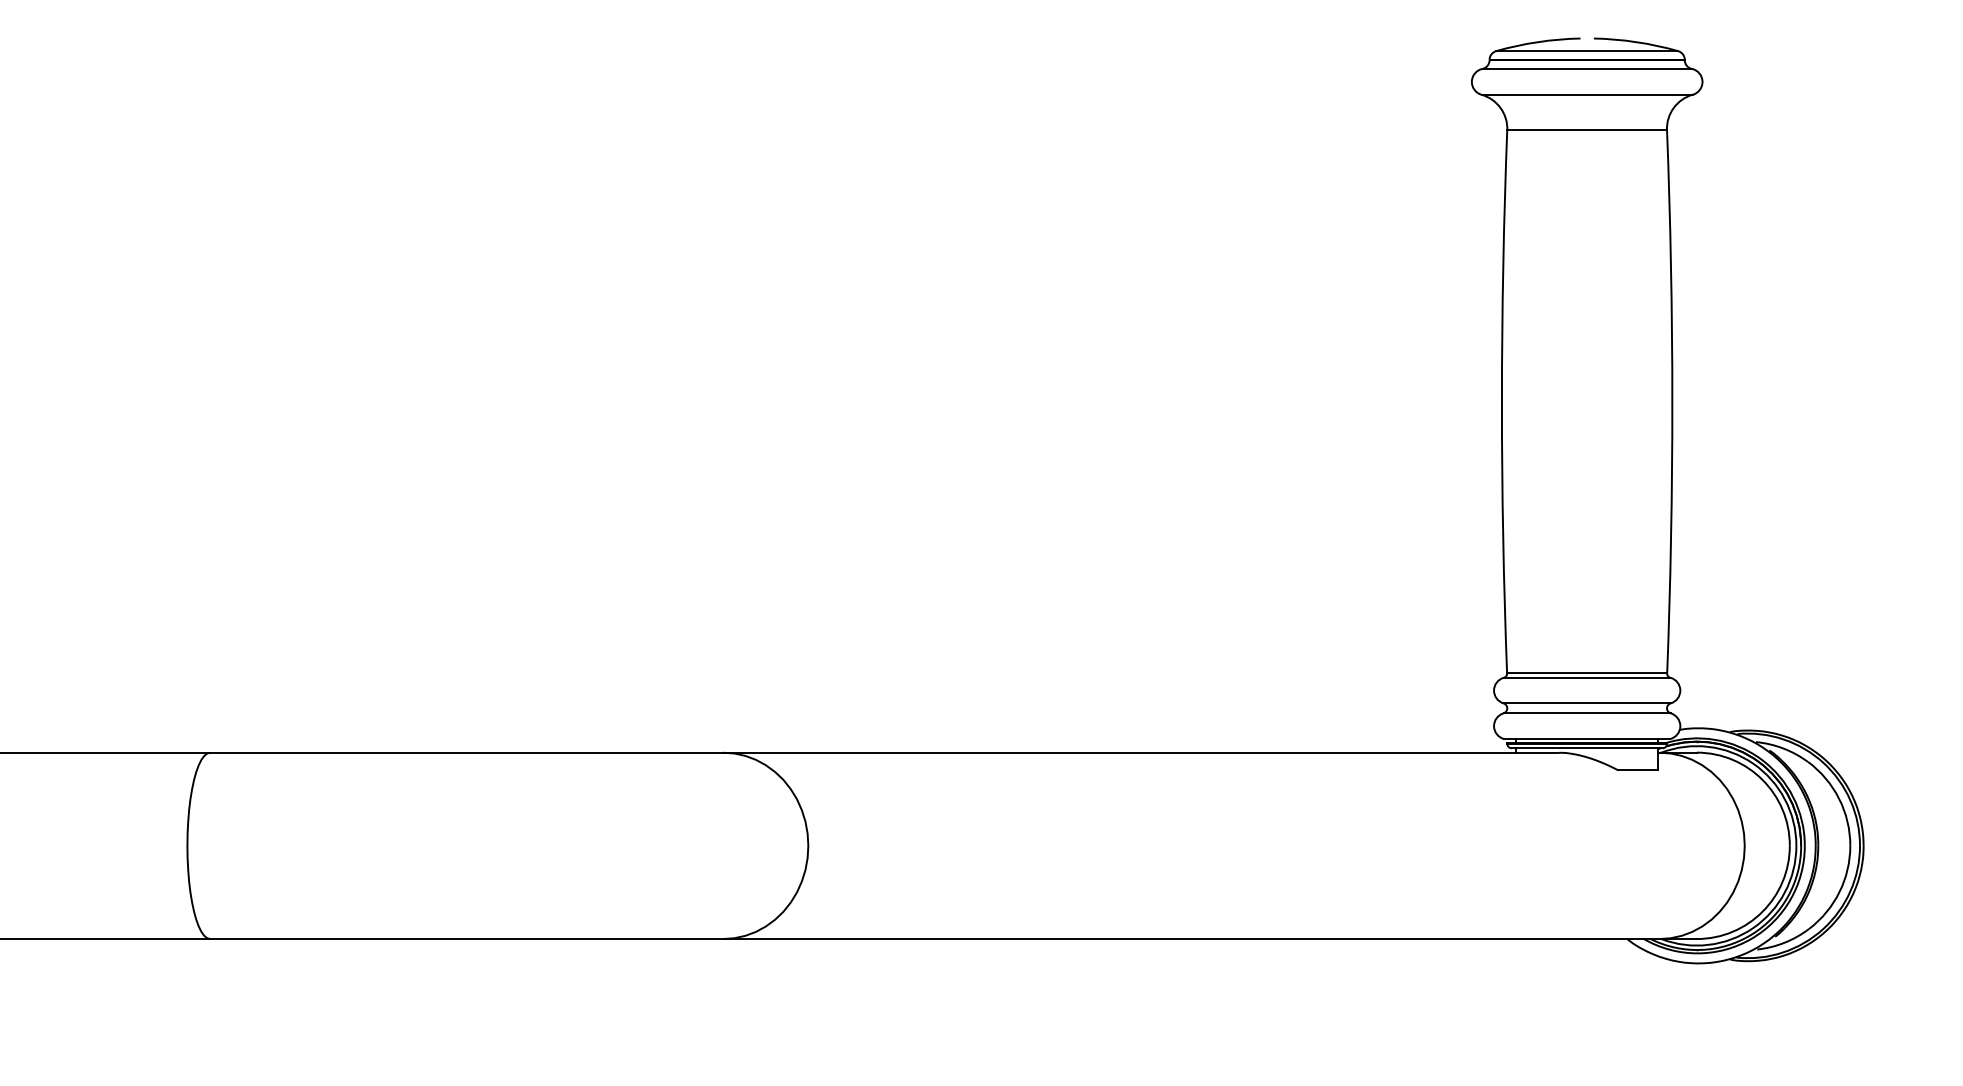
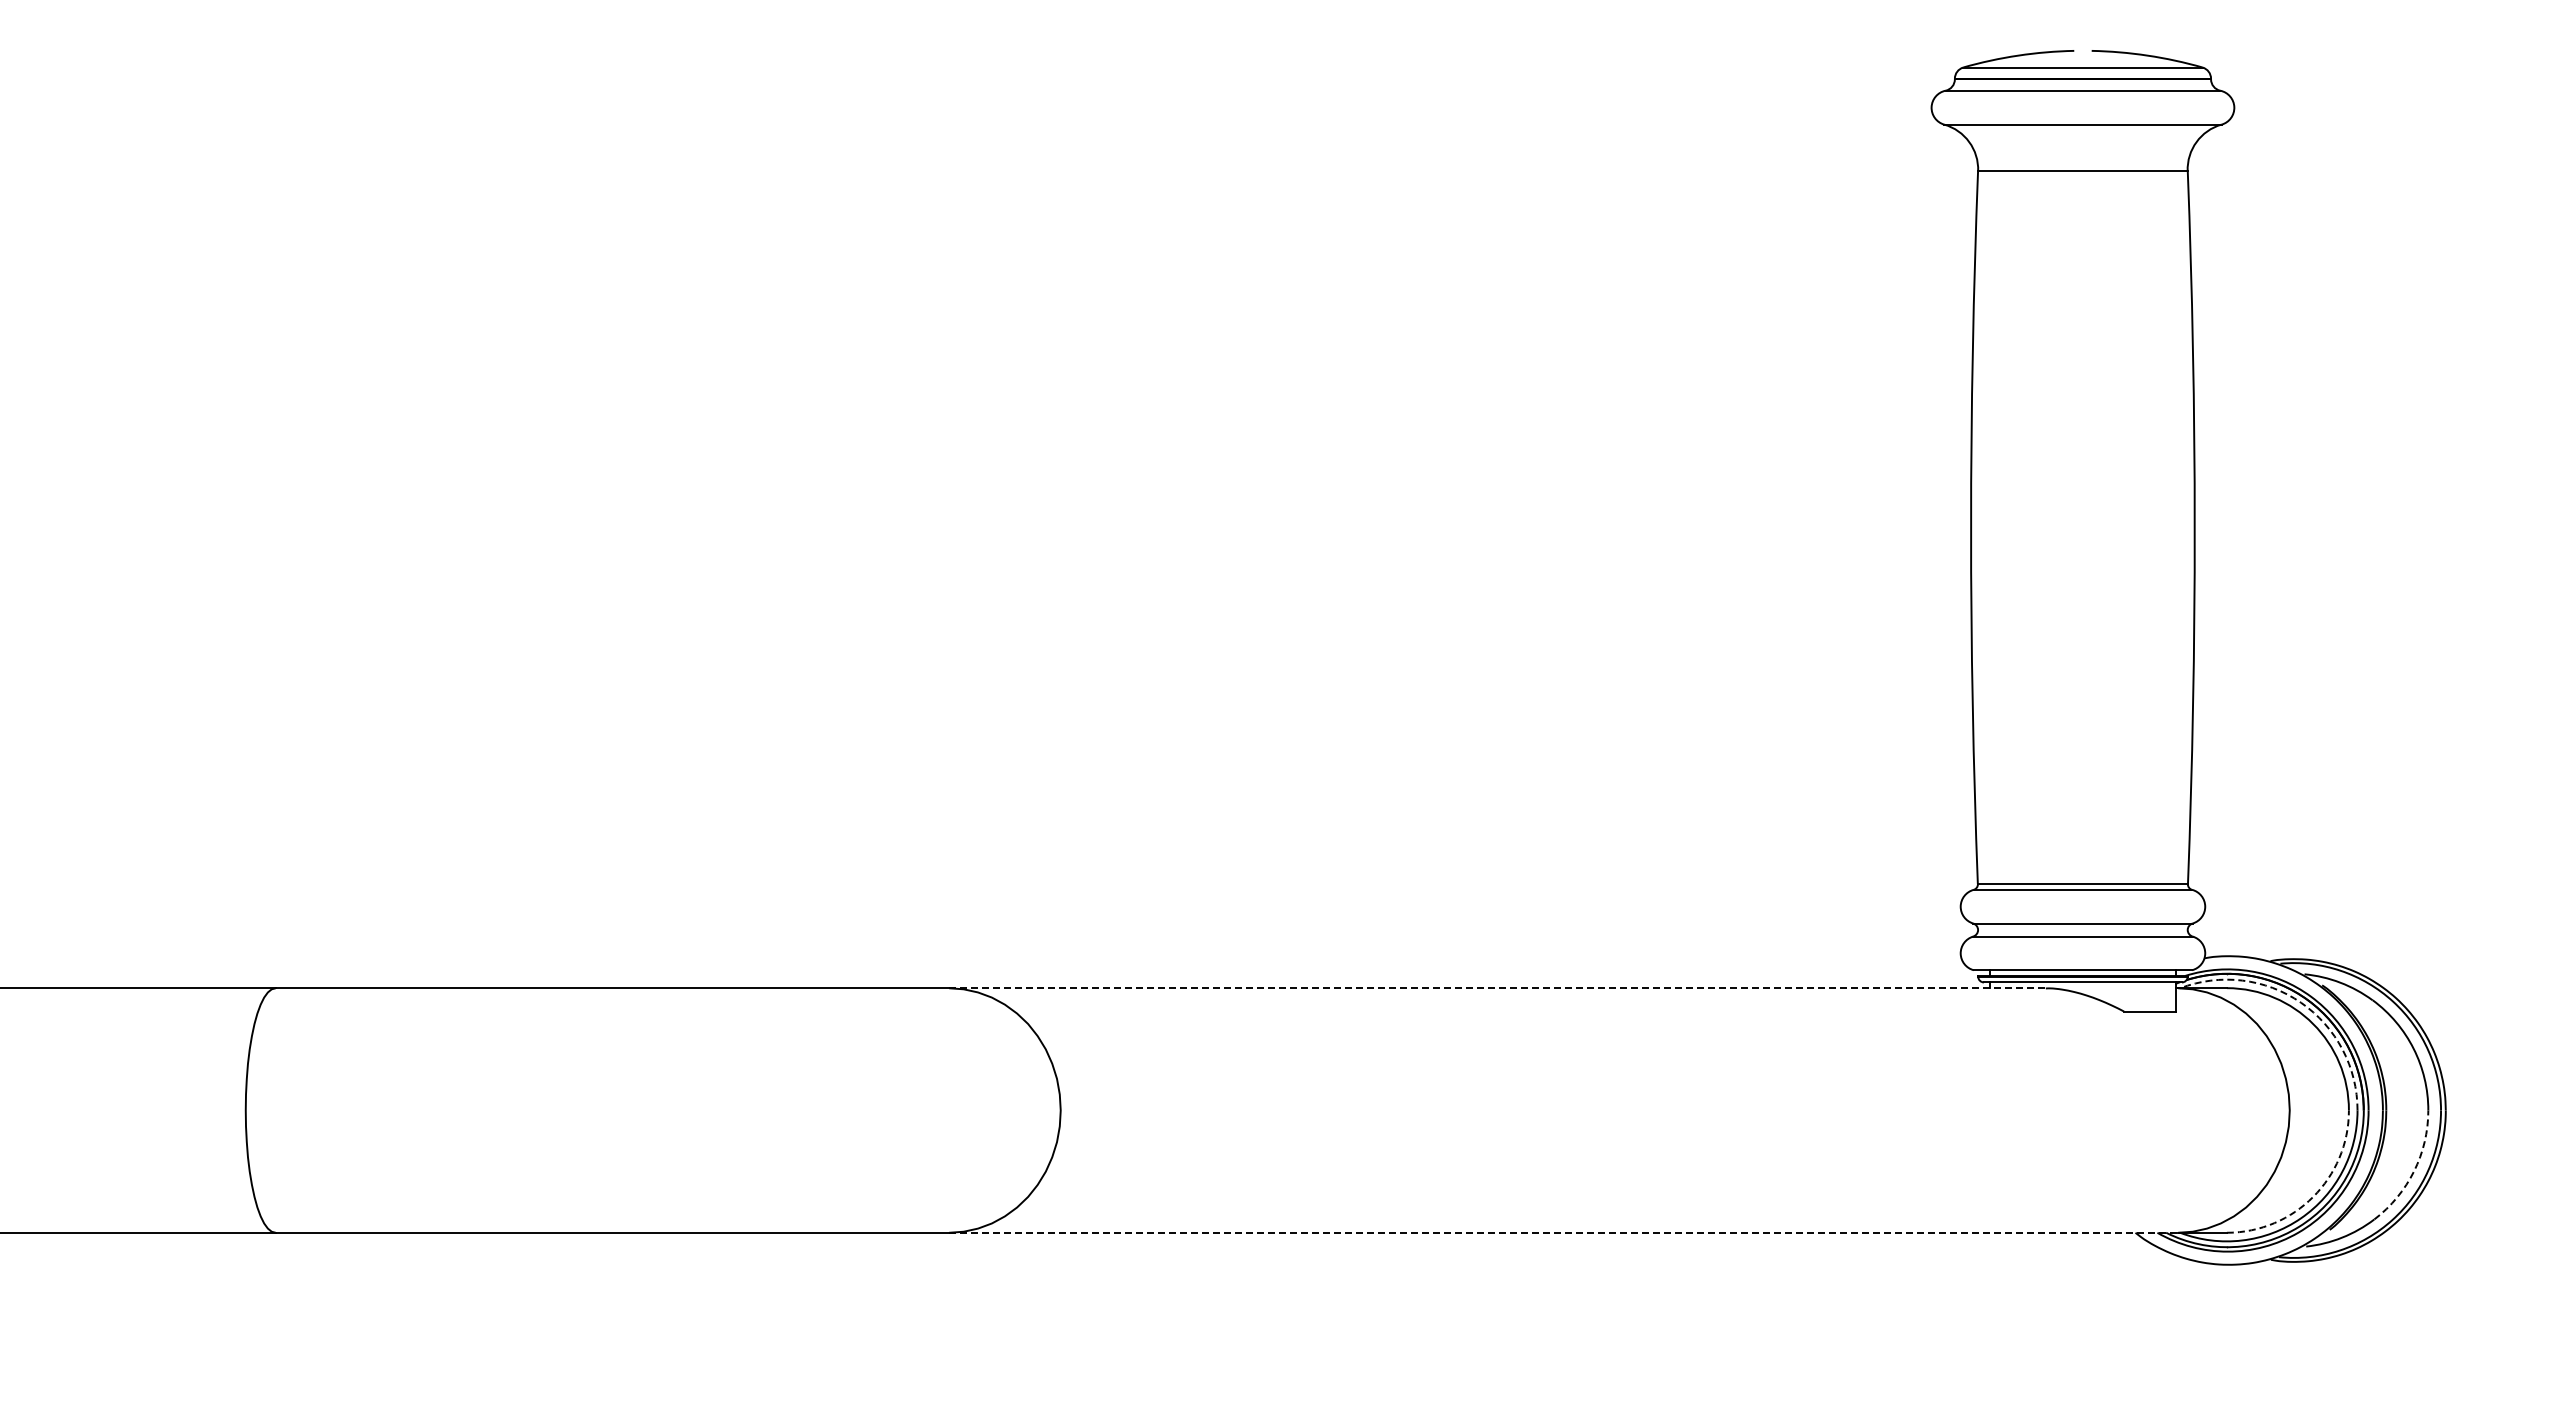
line: (1140, 752) -> (1496, 988), solid -> dashed
arc: (1752, 763) -> (2300, 1002), solid -> dashed
arc: (1839, 892) -> (2414, 1171), solid -> dashed
arc: (1762, 911) -> (2313, 1196), solid -> dashed
line: (1191, 938) -> (1563, 1232), solid -> dashed

